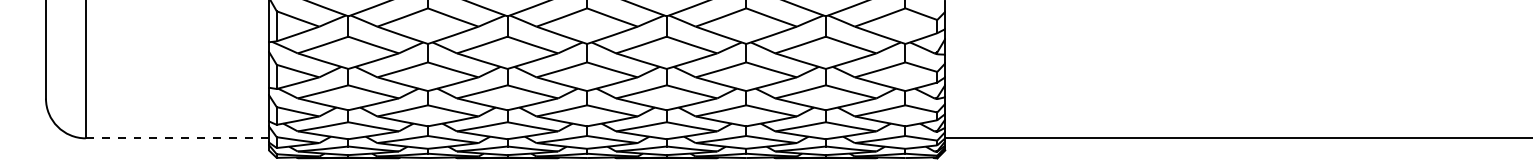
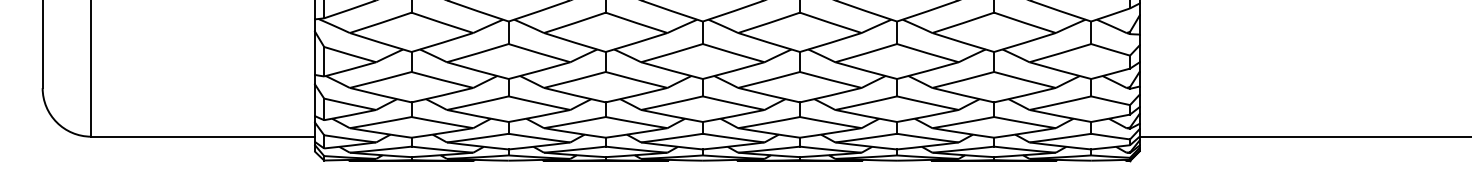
line: (177, 138) -> (203, 136), dashed -> solid

